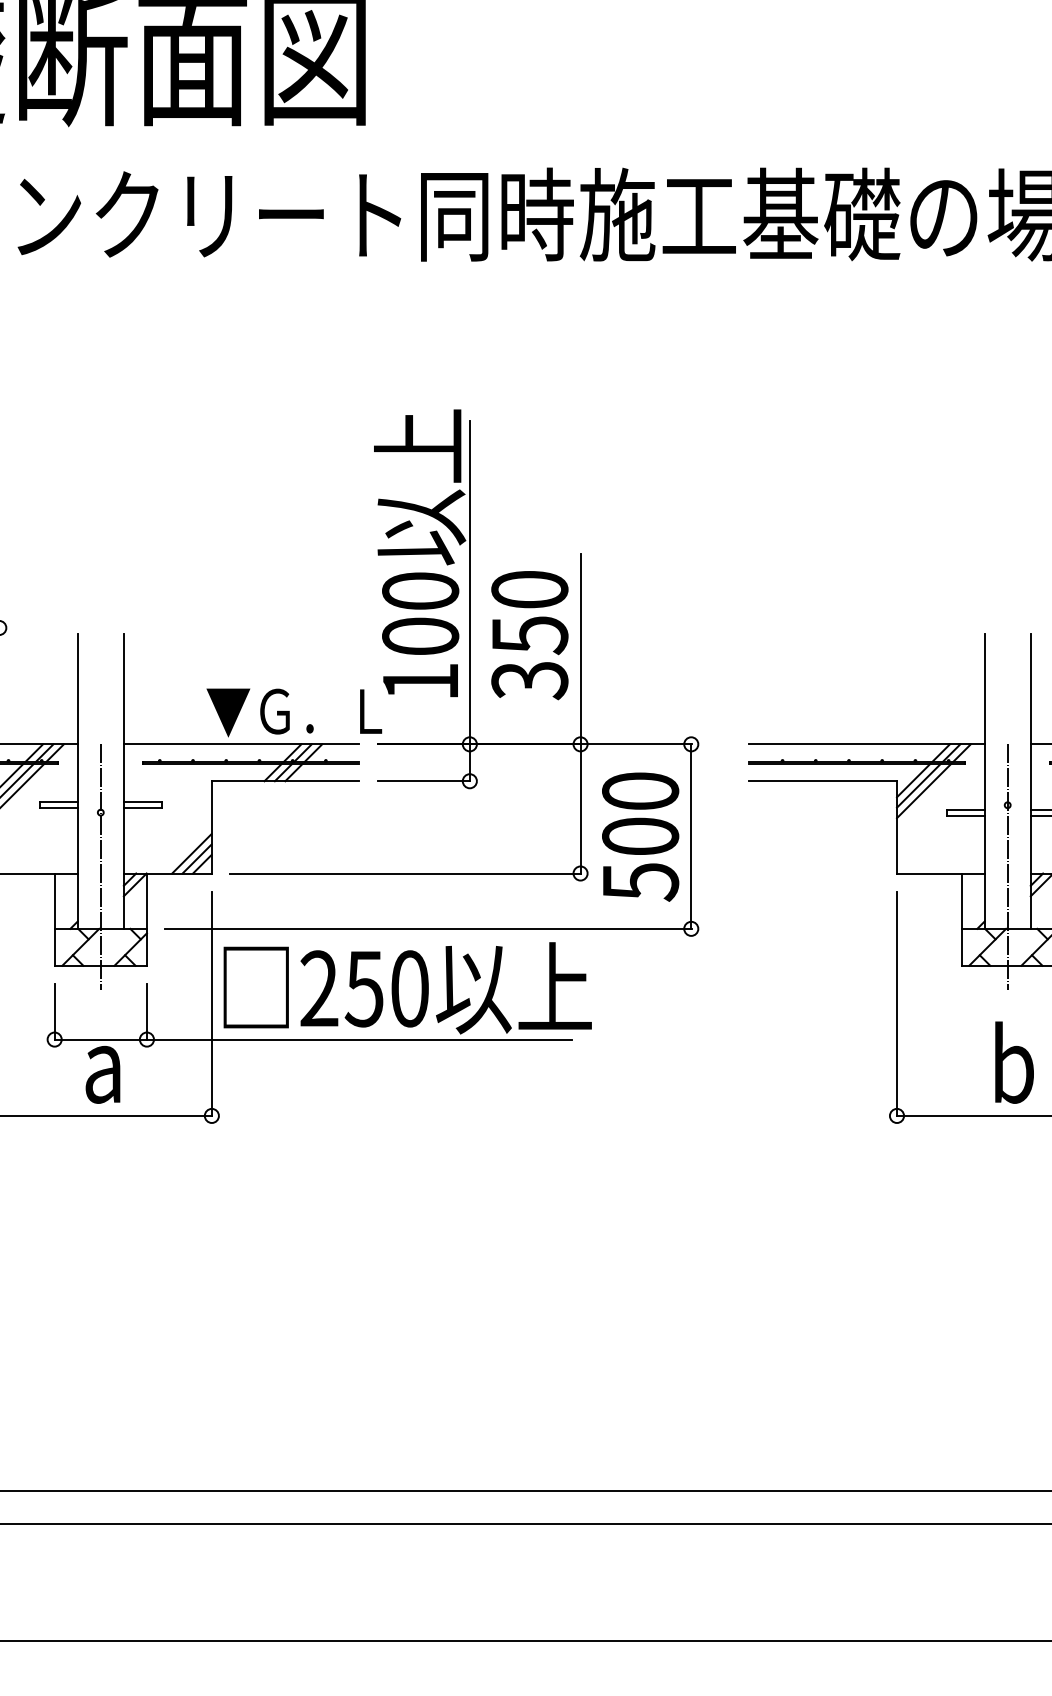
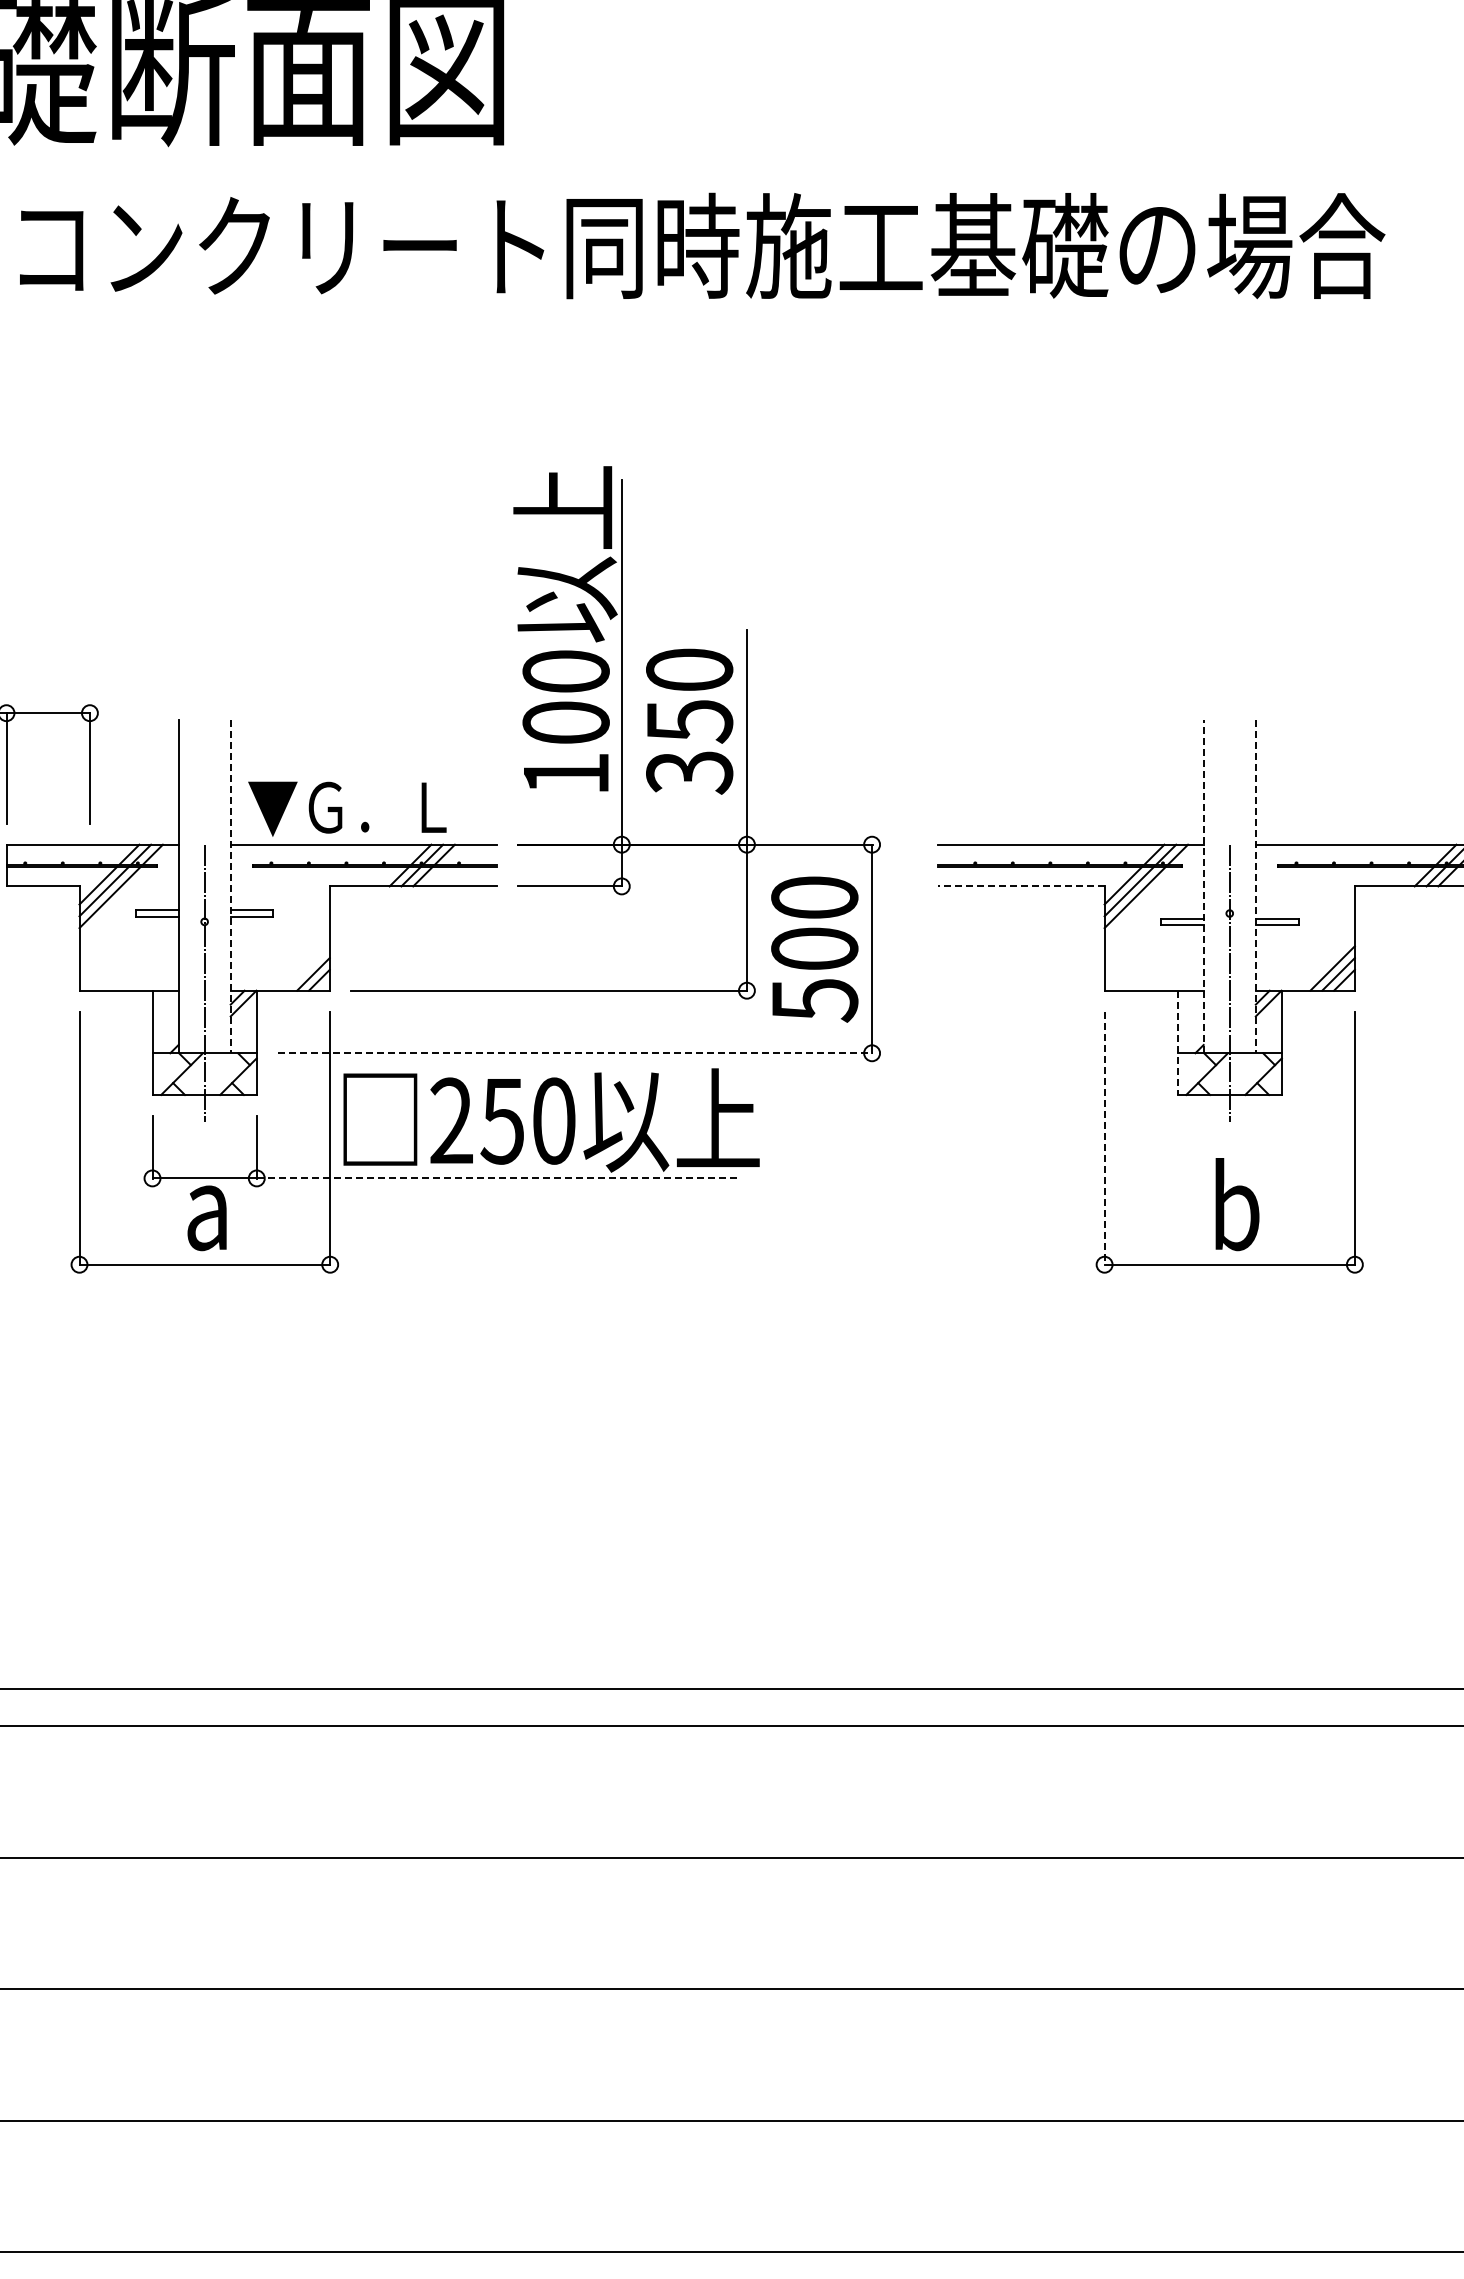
text: (294, 712) -> (347, 808), moved
line: (123, 781) -> (230, 886), solid -> dashed
line: (822, 781) -> (1020, 886), solid -> dashed
line: (984, 781) -> (1203, 886), solid -> dashed
line: (1030, 781) -> (1255, 886), solid -> dashed
line: (191, 853) -> (307, 968), removed
line: (961, 920) -> (1177, 1043), solid -> dashed
line: (428, 929) -> (575, 1053), solid -> dashed
line: (896, 1004) -> (1104, 1138), solid -> dashed
line: (359, 1039) -> (496, 1178), solid -> dashed

